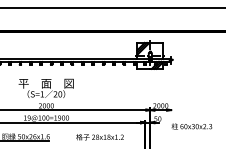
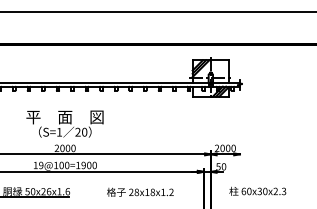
text: (191, 126) -> (257, 191), moved

